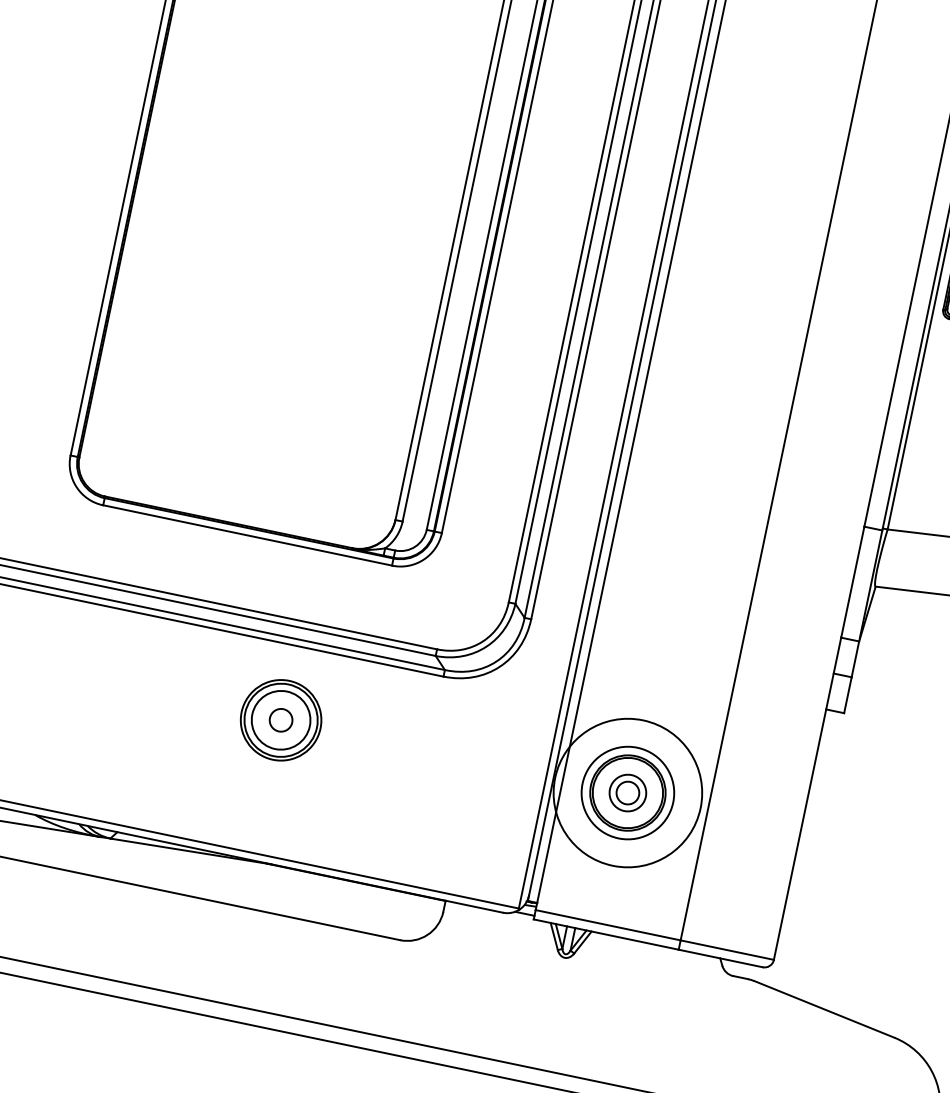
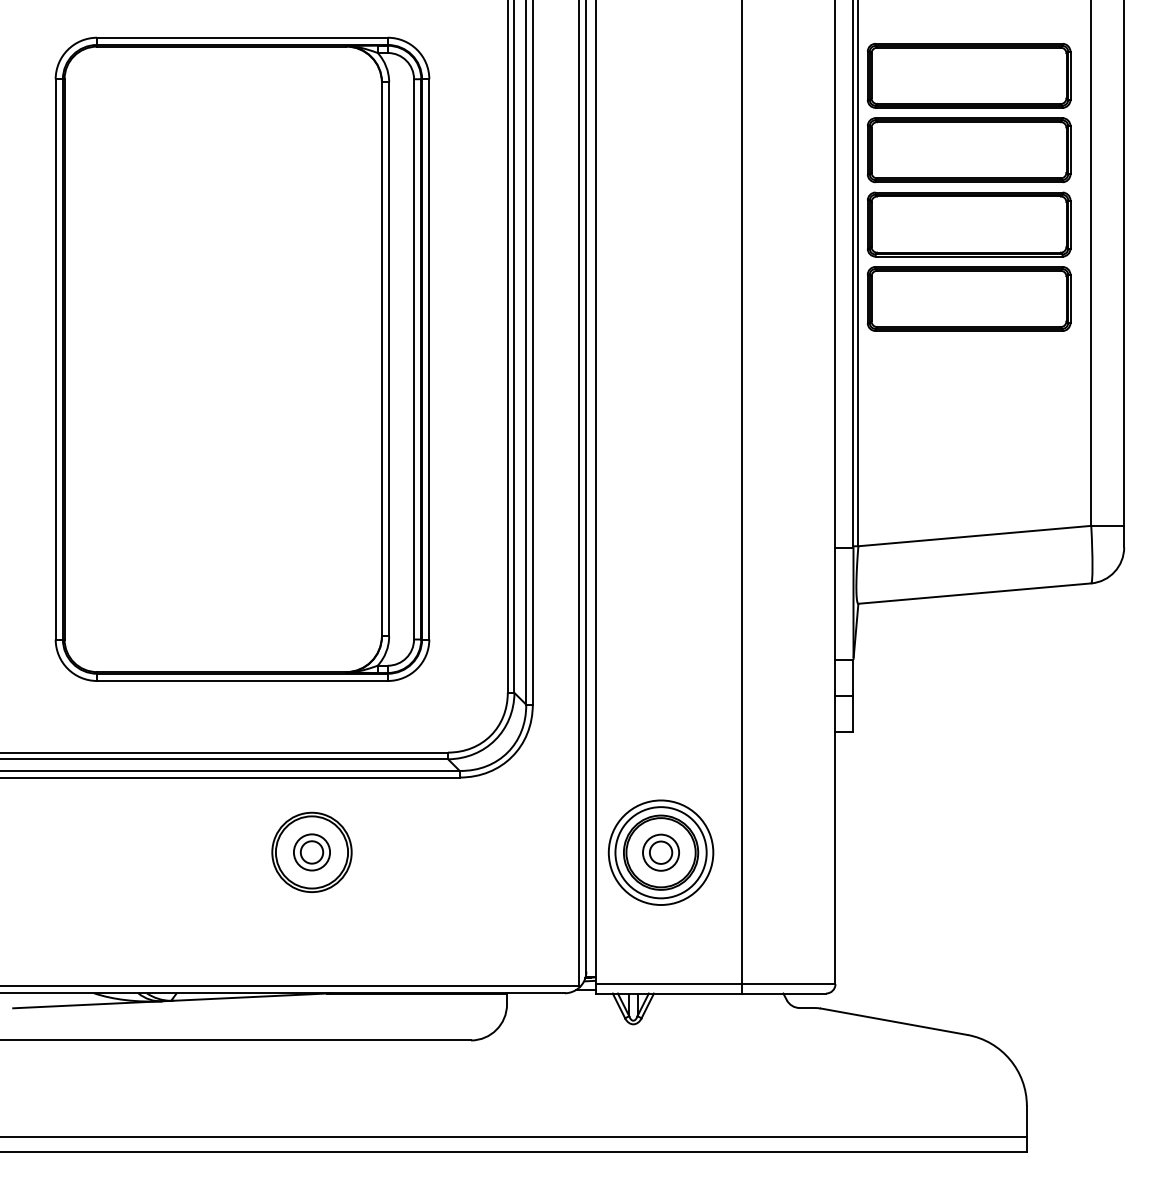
circle: (280, 720) -> (311, 852), size x0.62
circle: (627, 792) -> (660, 852), size x0.71

